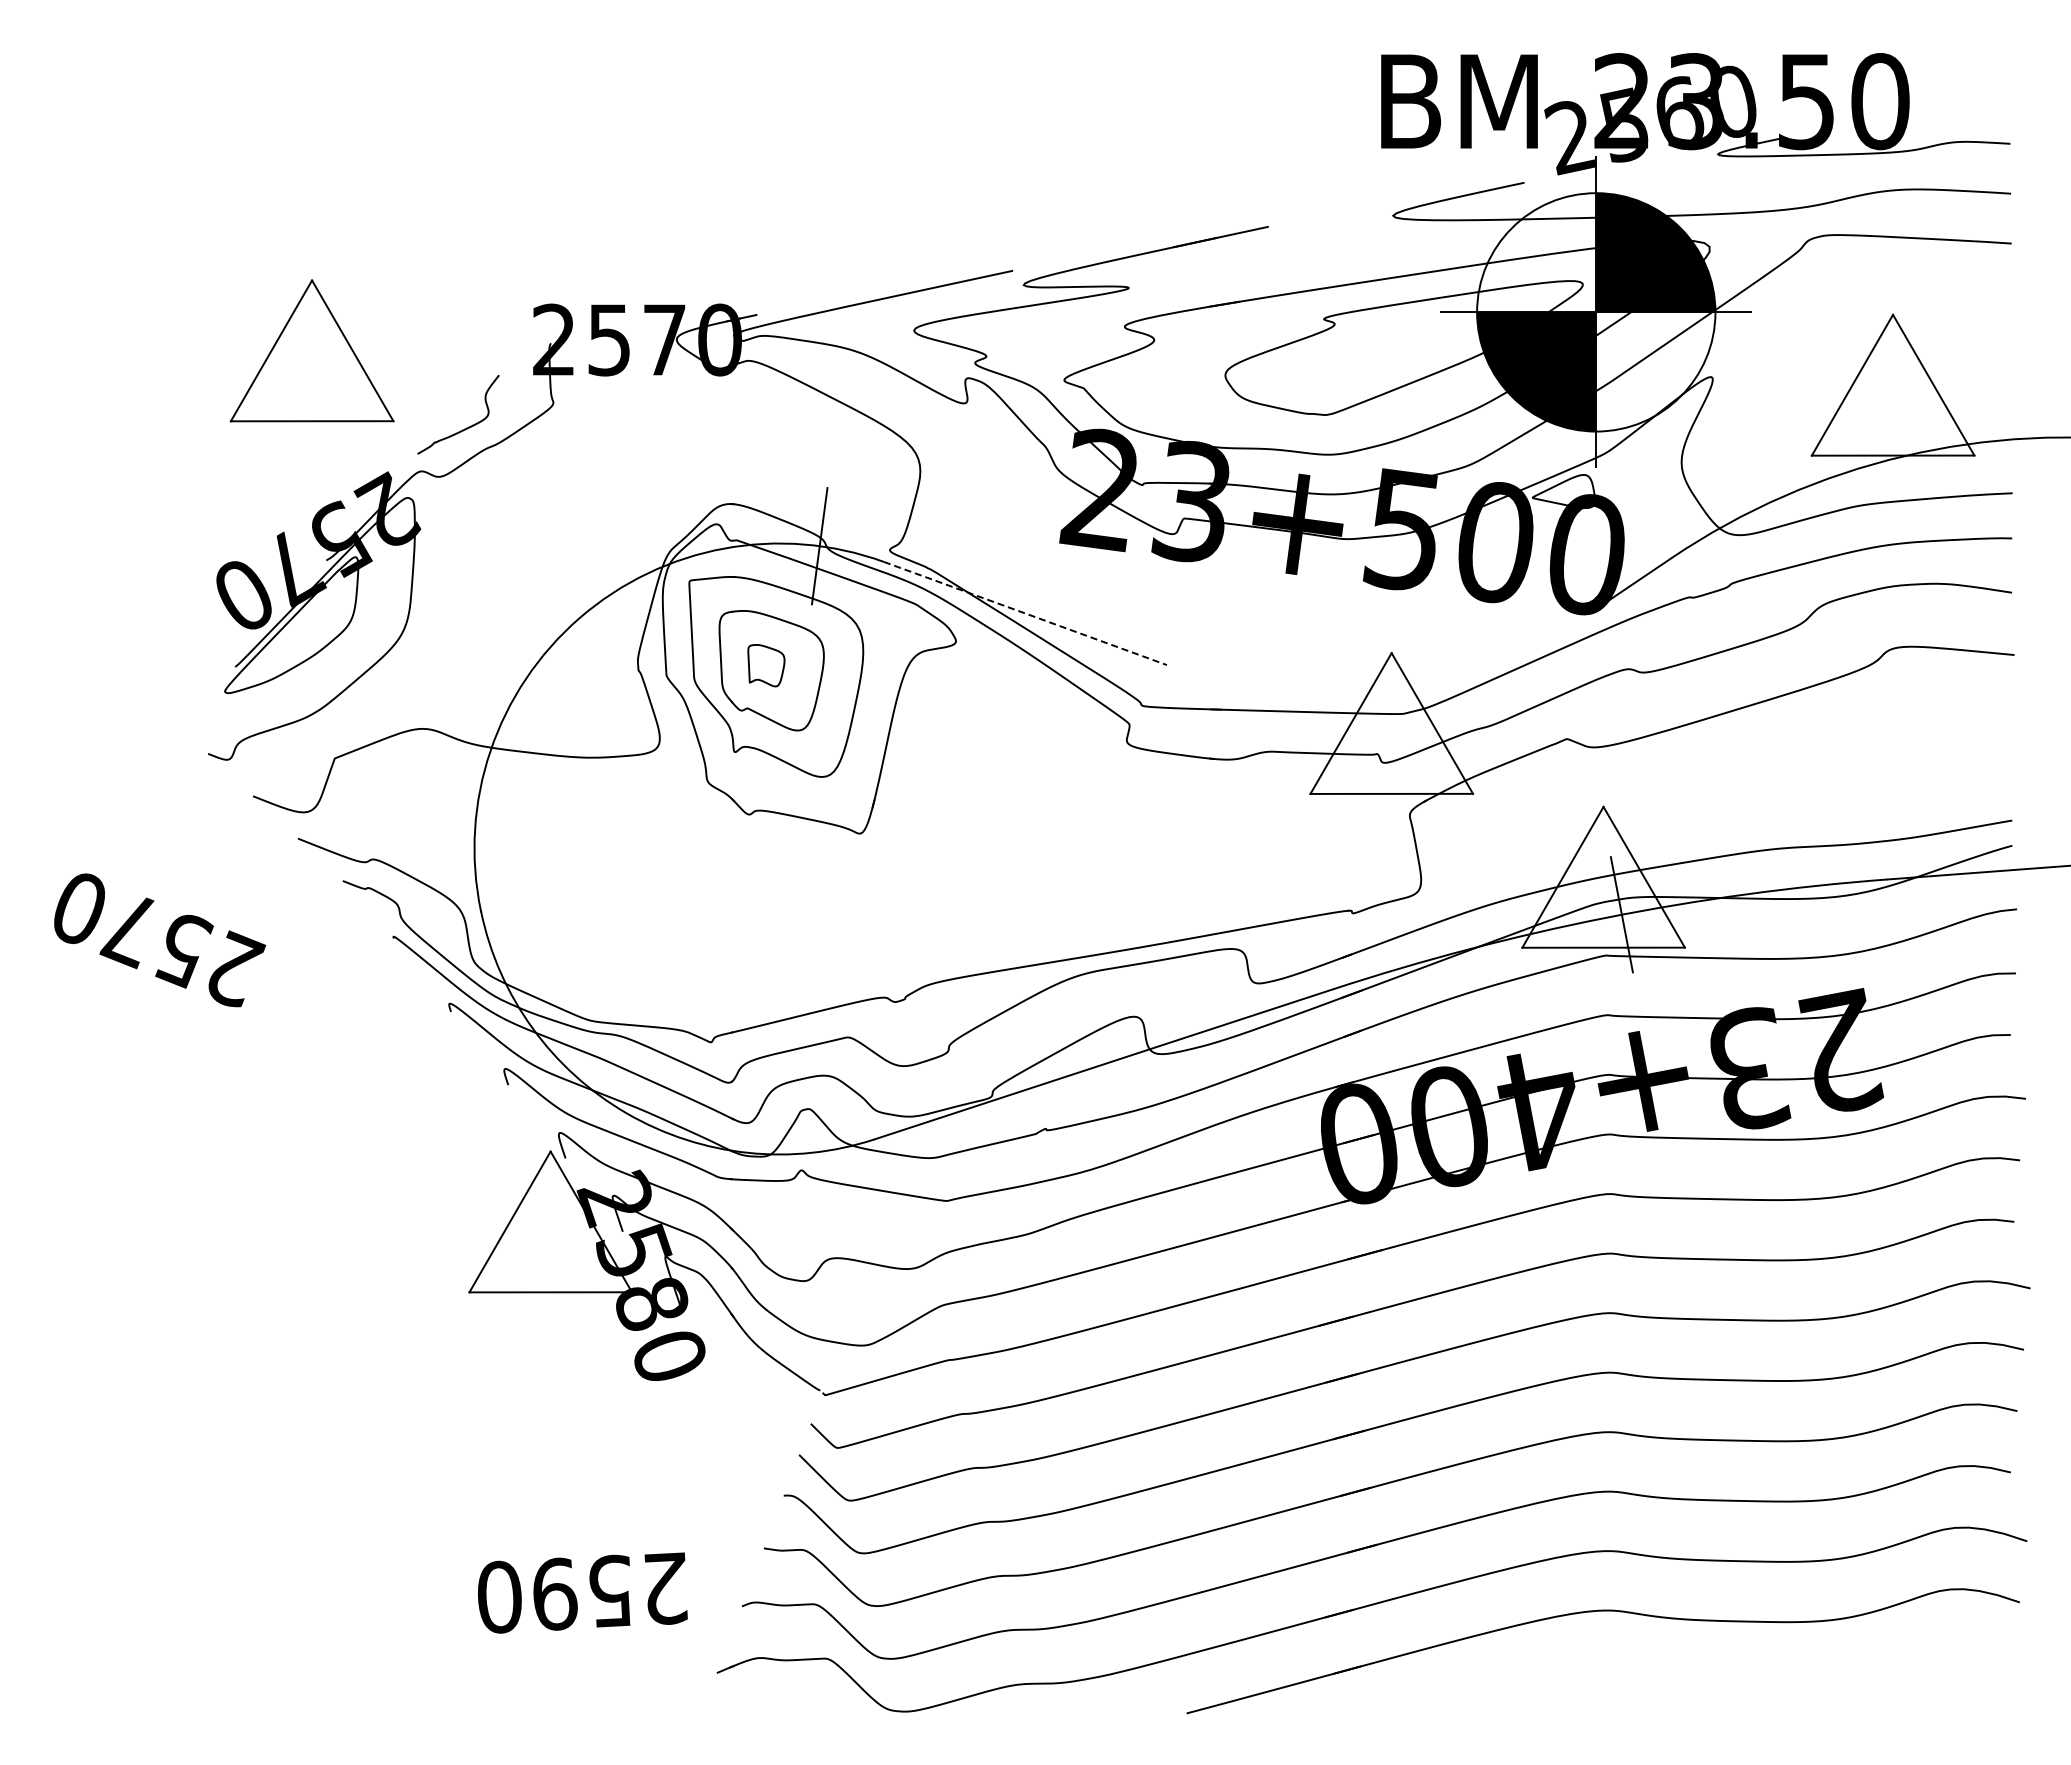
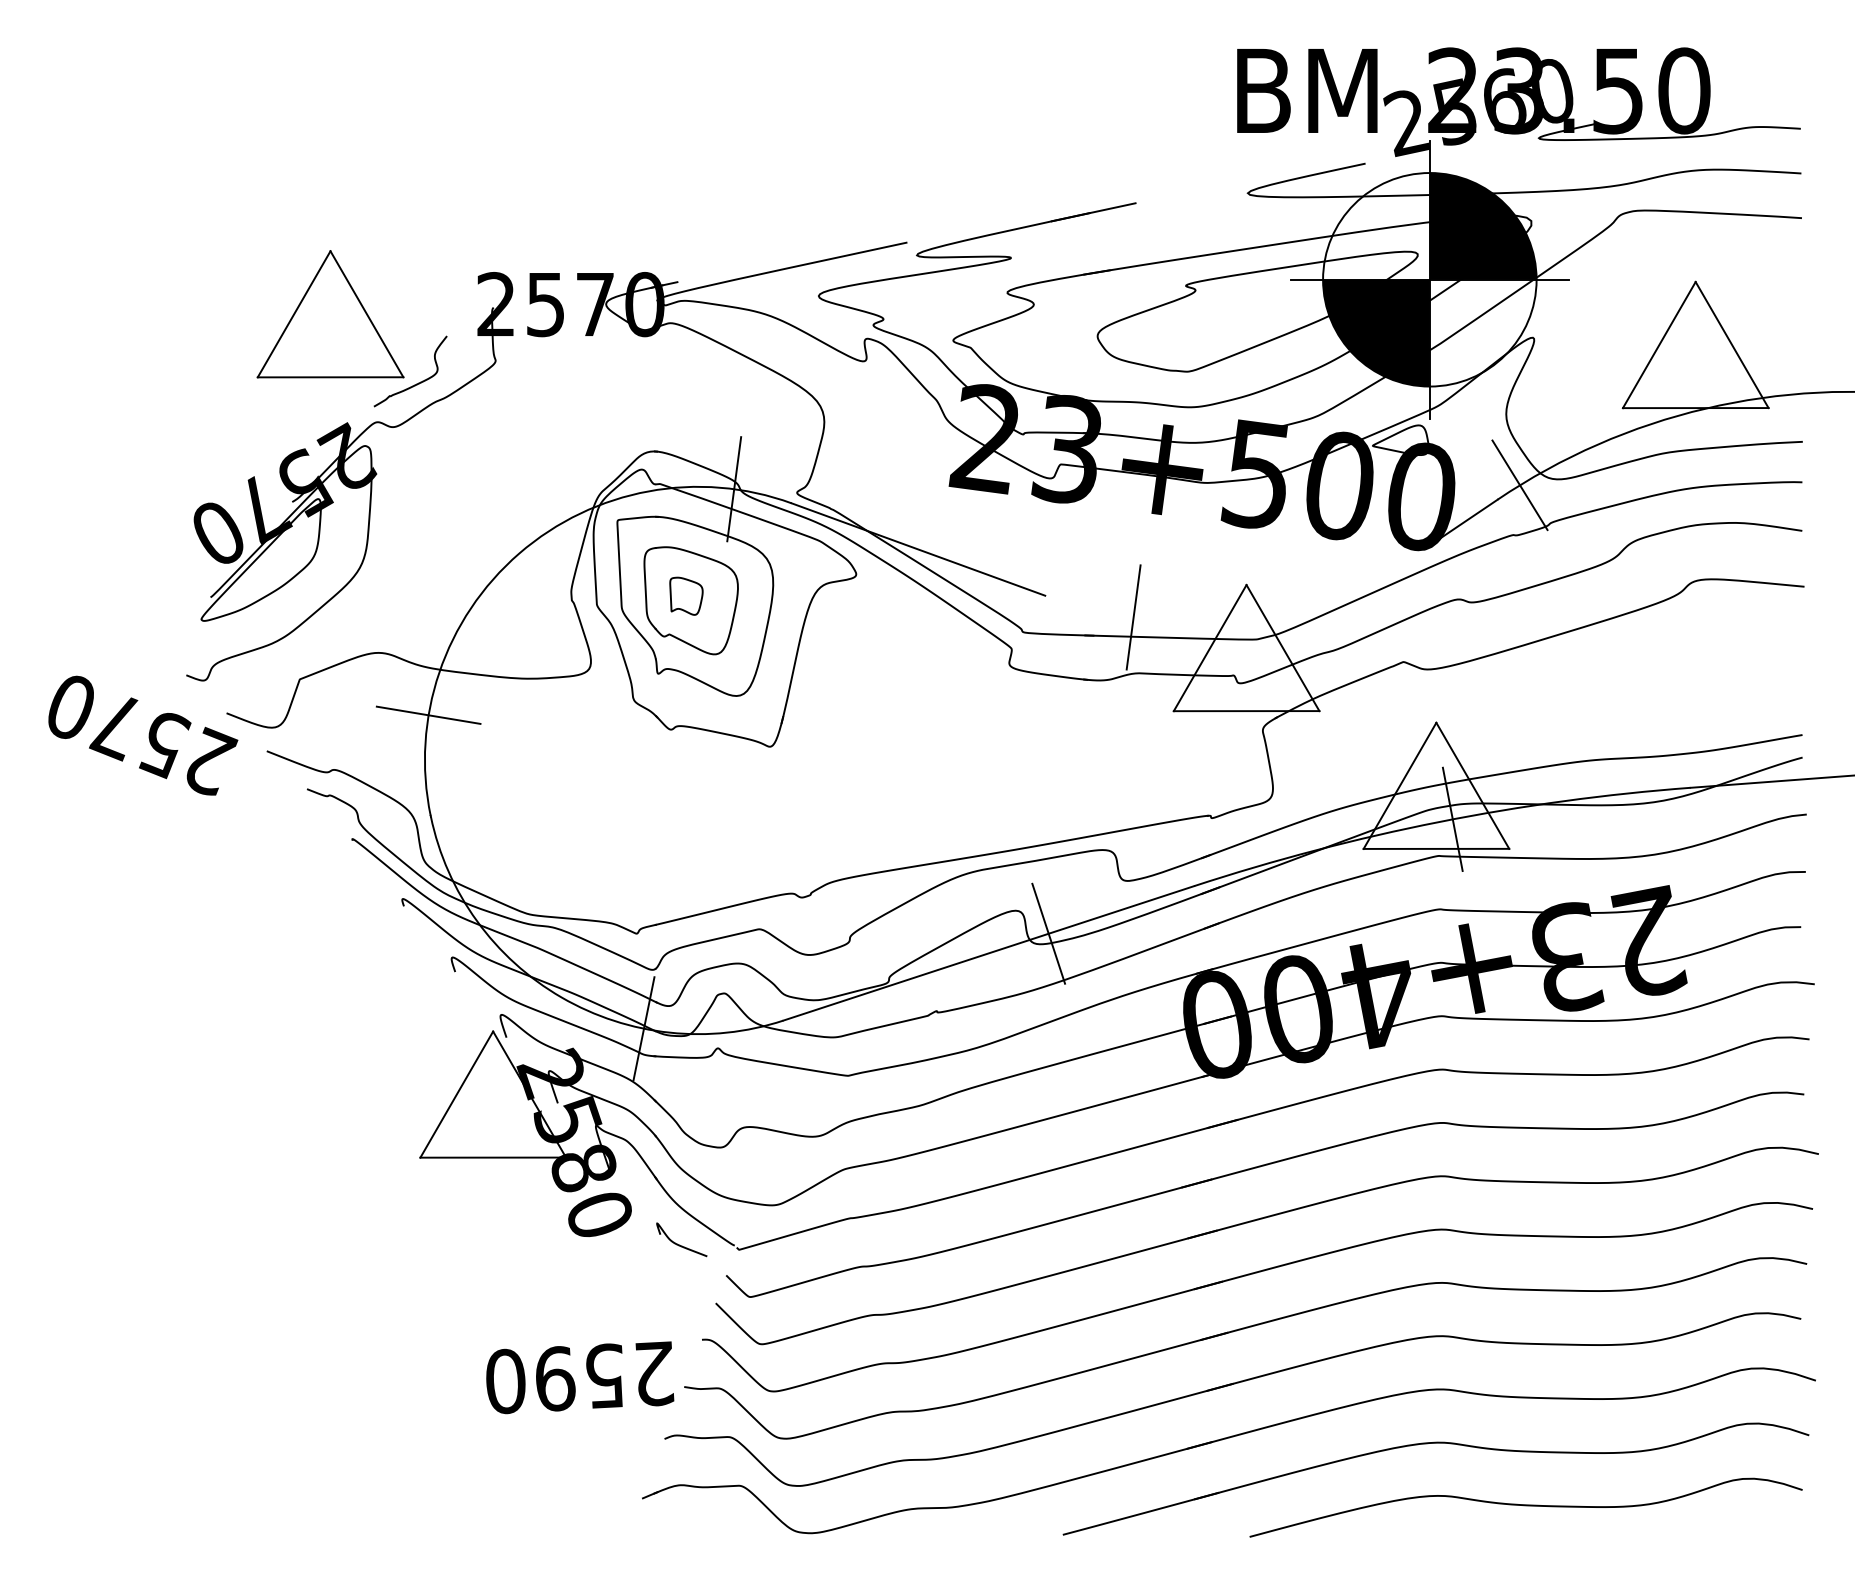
part: (311, 350) -> (330, 313), moved
line: (1696, 541) -> (1519, 485), added
line: (1025, 613) -> (918, 549), dashed -> solid
line: (1265, 689) -> (1133, 617), added
line: (478, 798) -> (428, 715), added
text: (160, 940) -> (143, 735), moved
line: (1170, 1042) -> (1048, 933), added
line: (718, 1147) -> (643, 1027), added
curve: (759, 1389) -> (680, 1244), added
text: (582, 1592) -> (579, 1377), moved
curve: (1703, 1681) -> (1525, 1506), added

